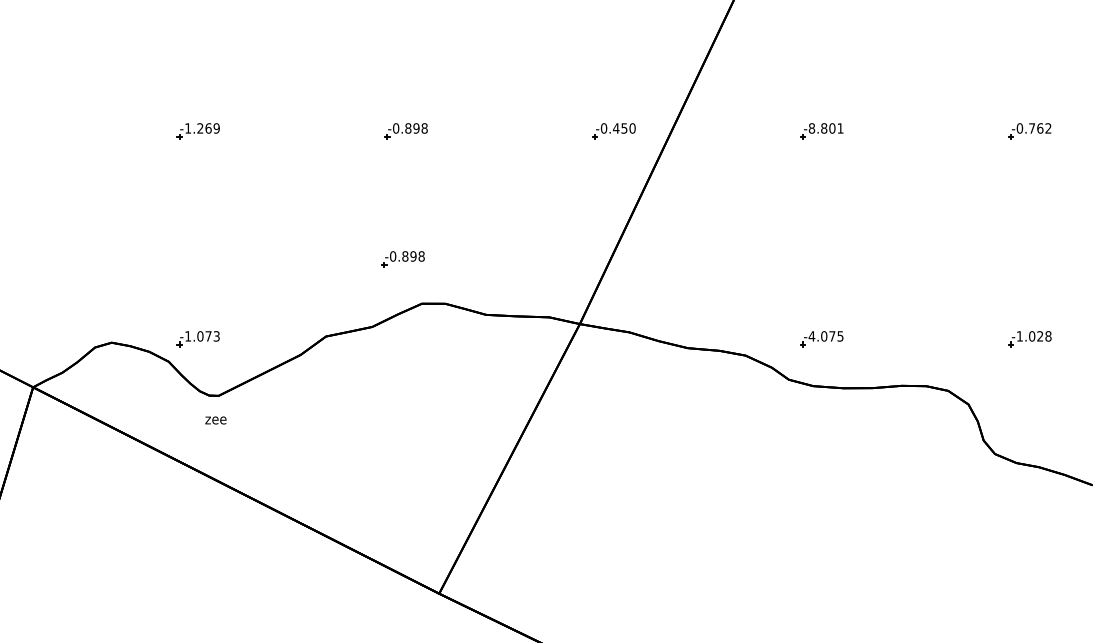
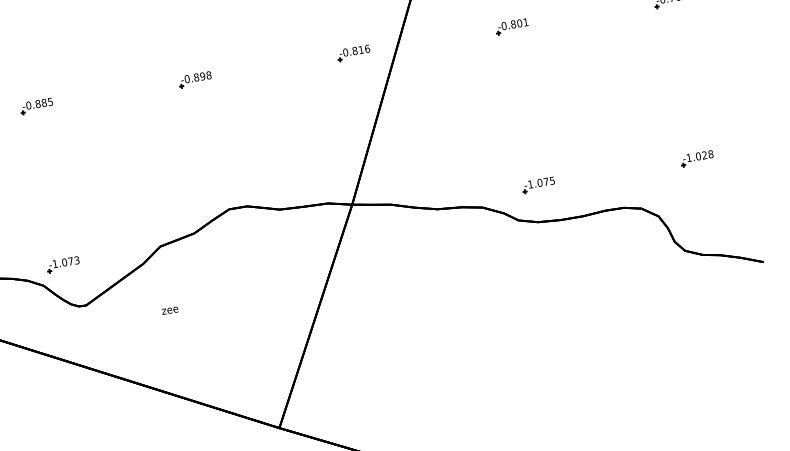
text: (202, 128) -> (39, 103), -1.269 -> -0.885
text: (623, 128) -> (360, 50), -0.450 -> -0.816
text: (811, 128) -> (503, 26), -8.801 -> -0.801
part: (402, 259) -> (208, 178), removed
text: (811, 336) -> (530, 184), -4.075 -> -1.075
text: (215, 420) -> (169, 310), moved

